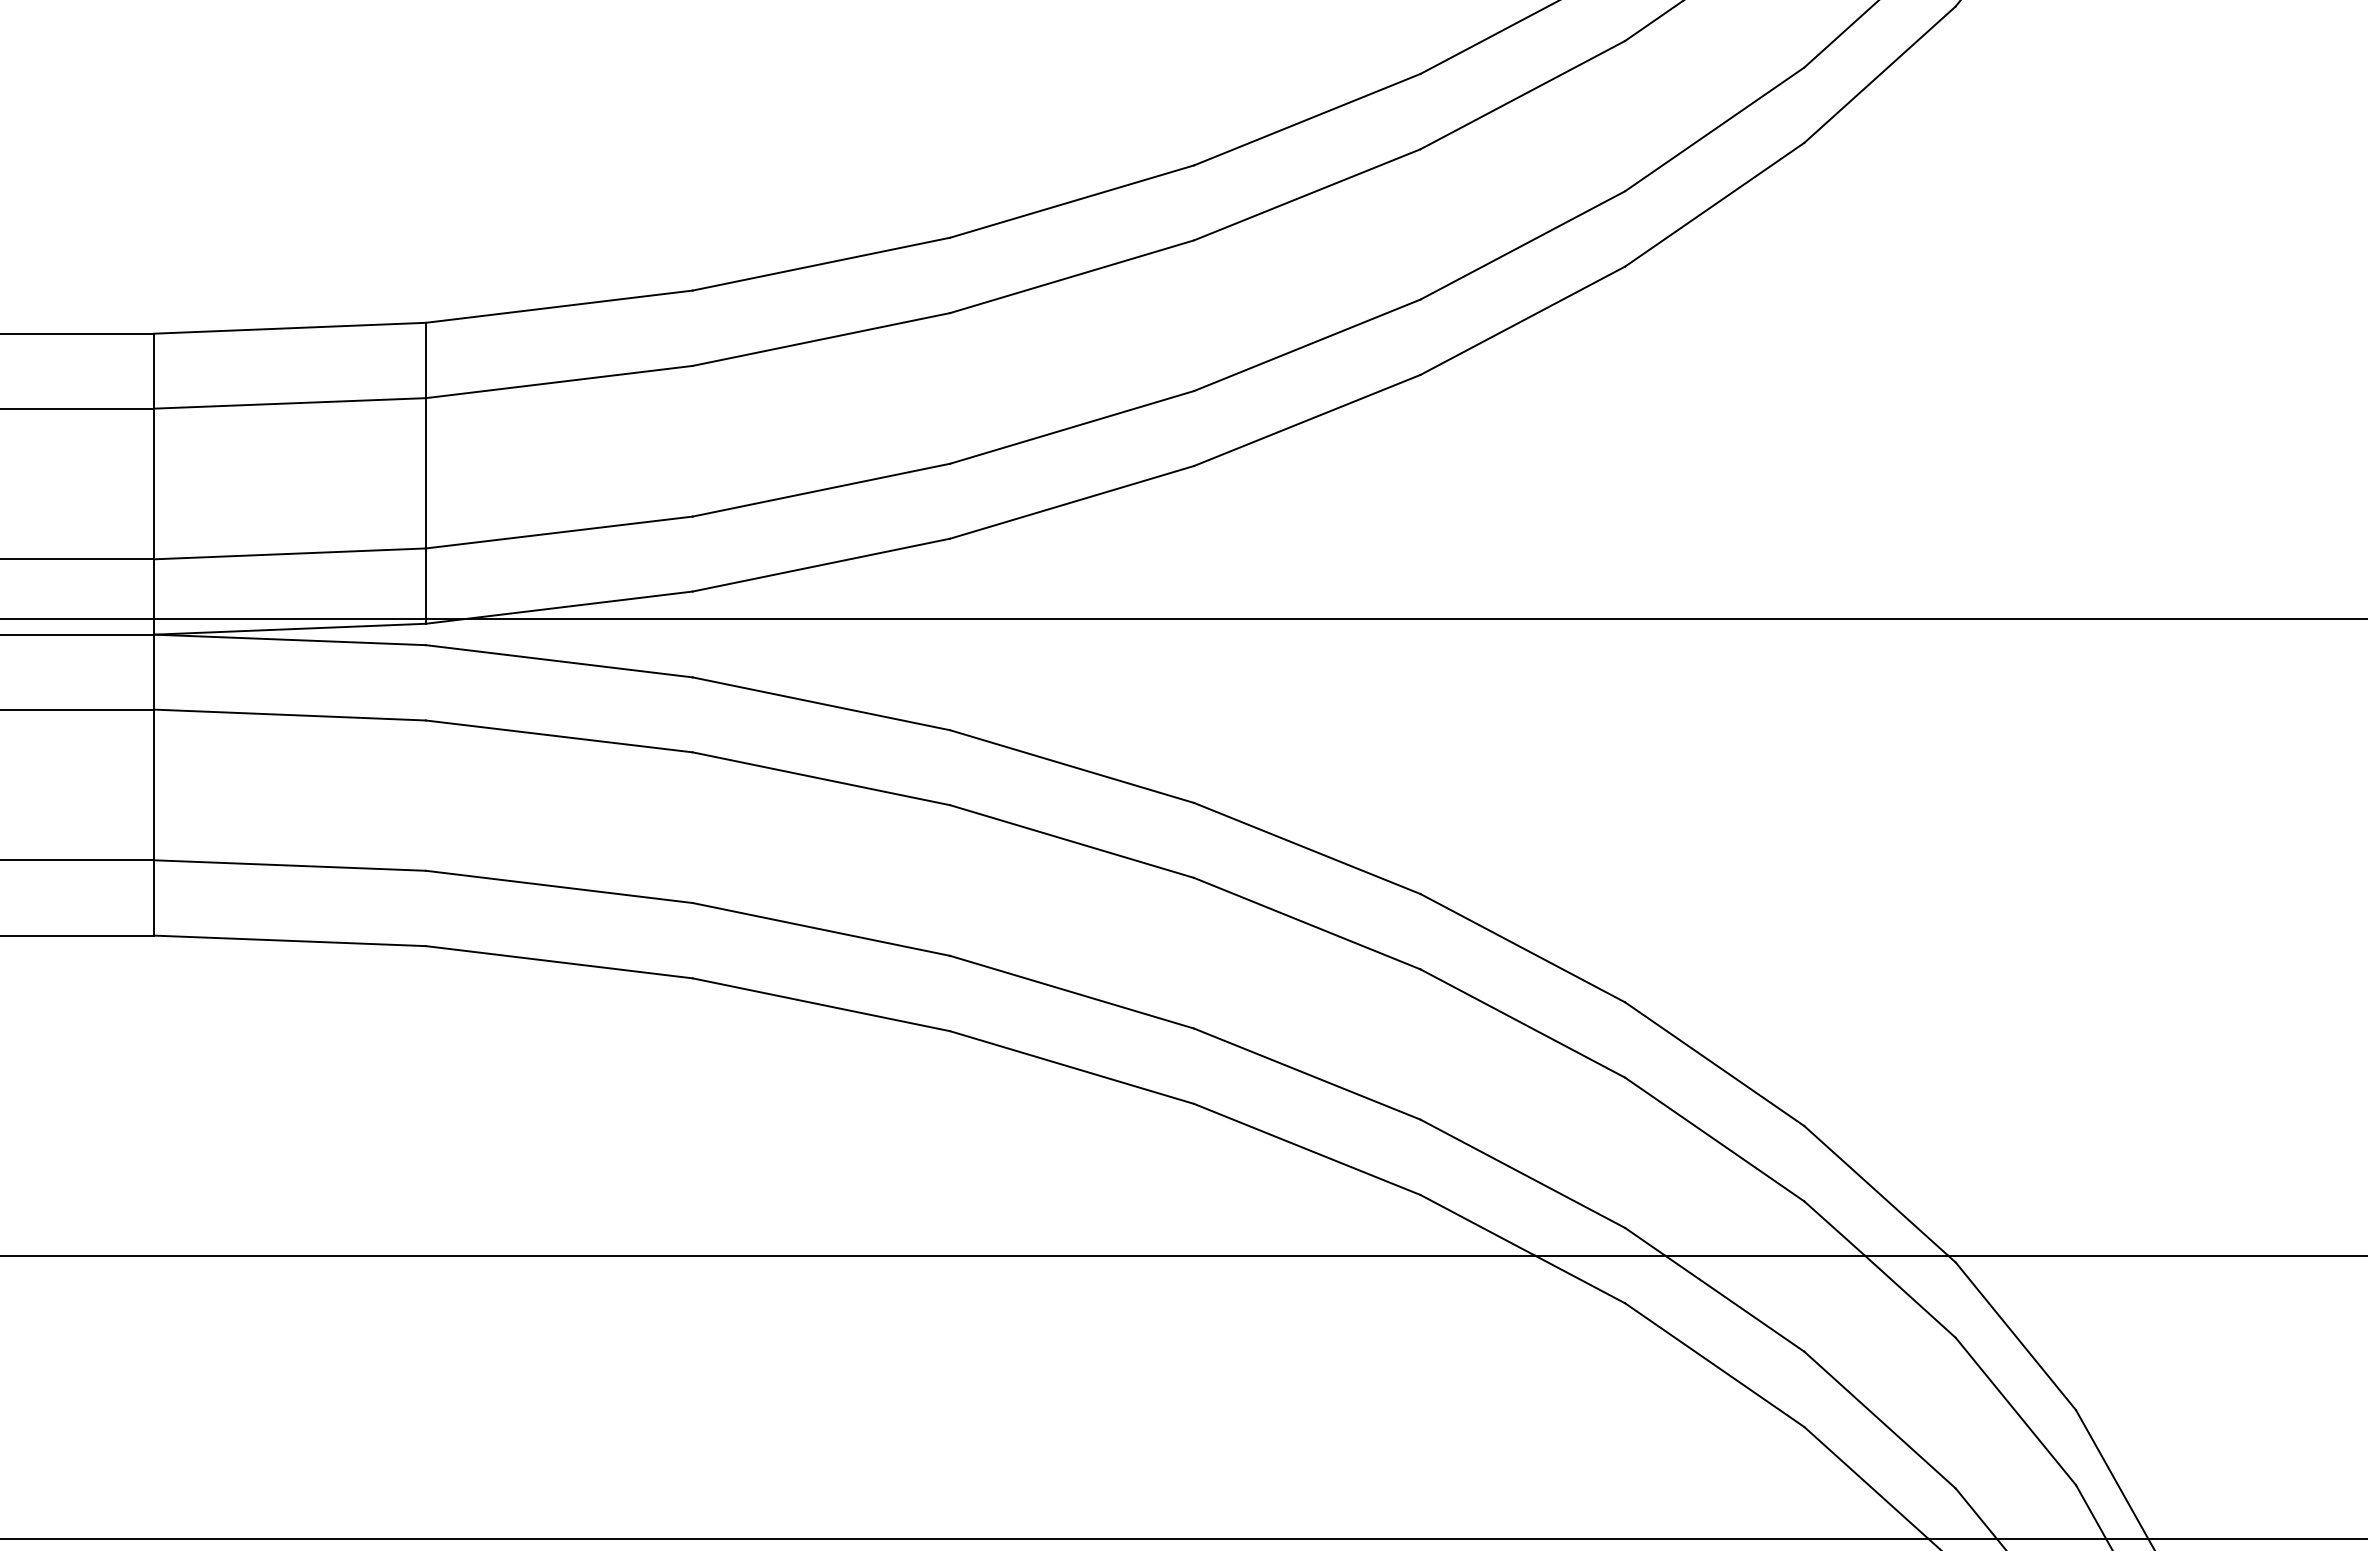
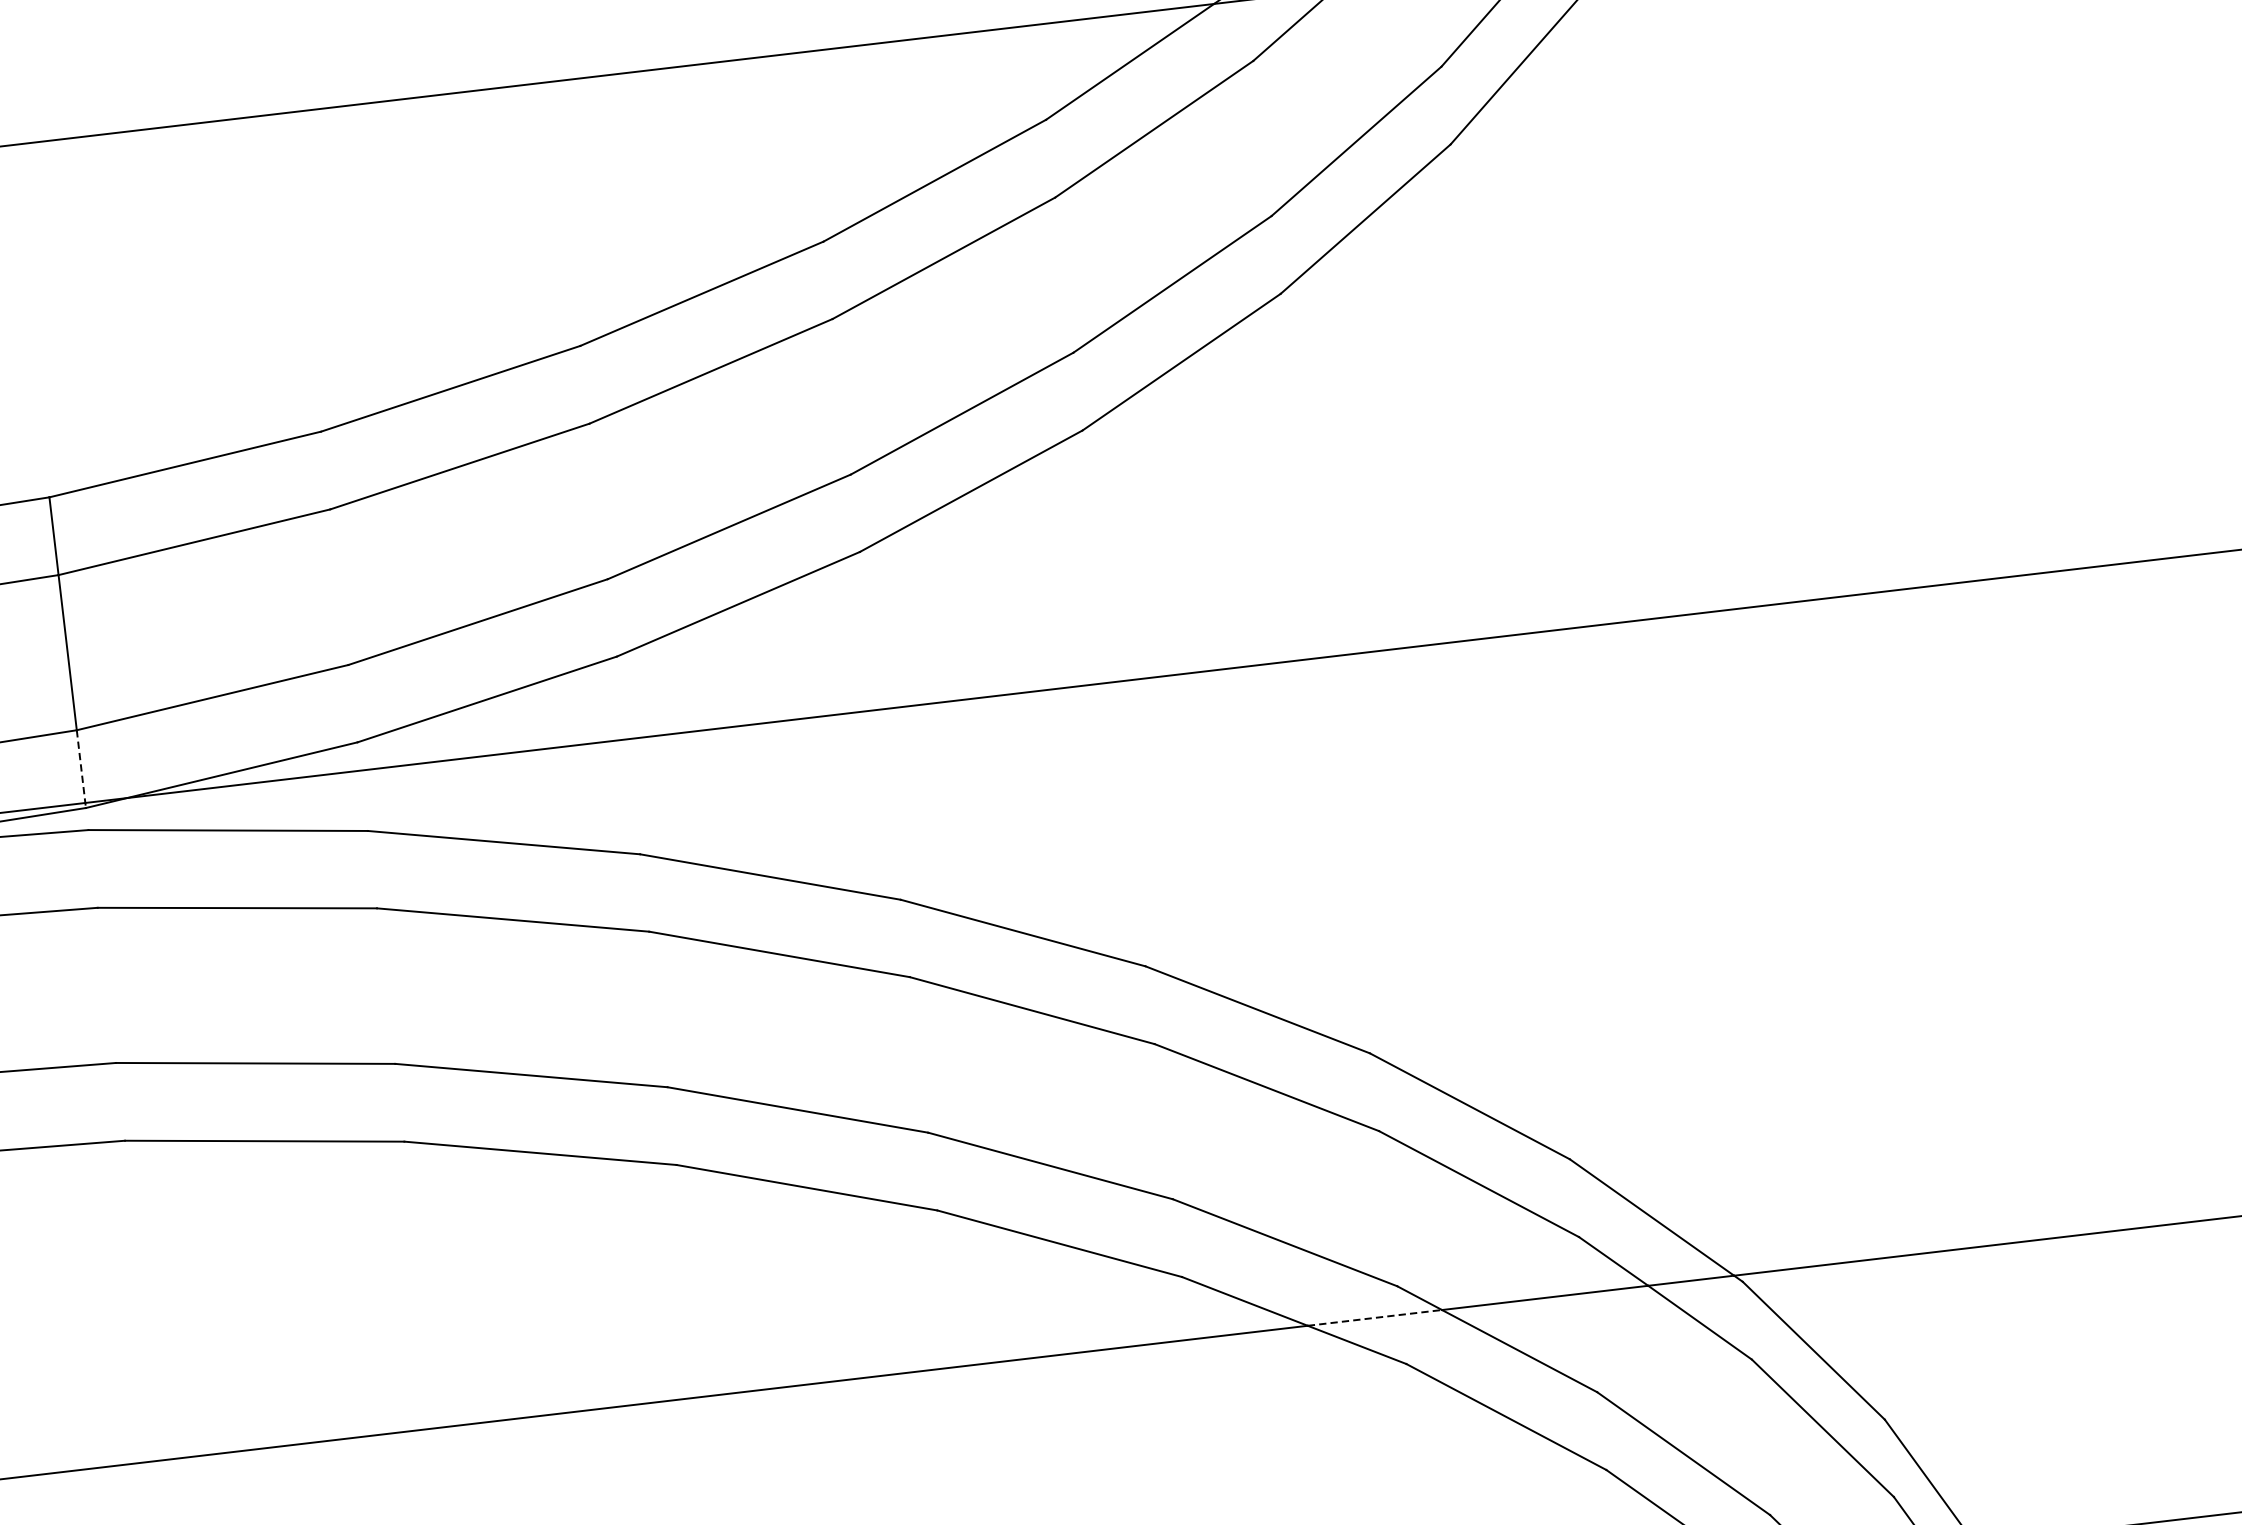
line: (425, 586) -> (81, 769), solid -> dashed
line: (1600, 1255) -> (1375, 1317), solid -> dashed

